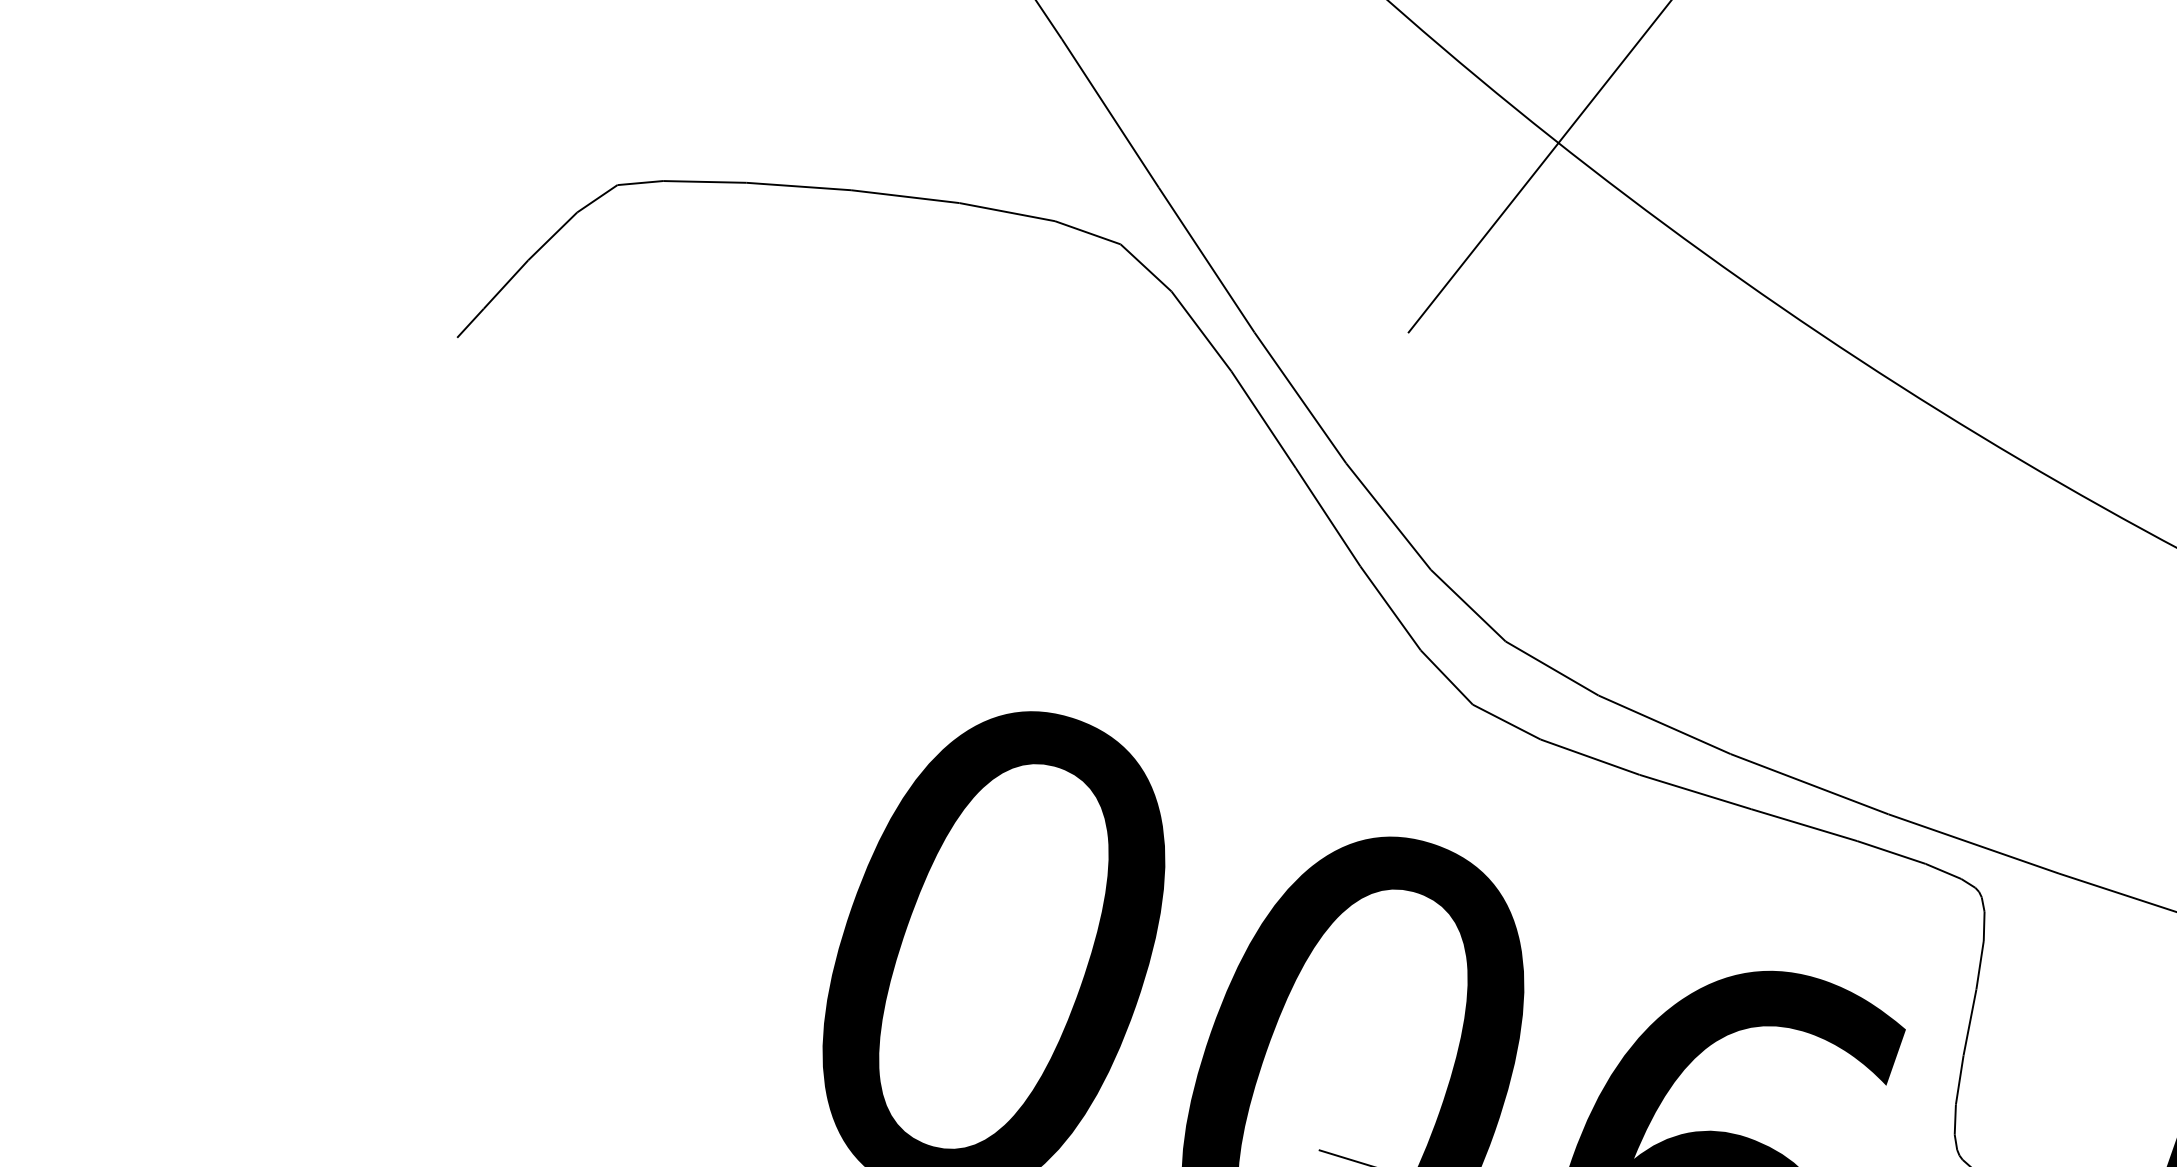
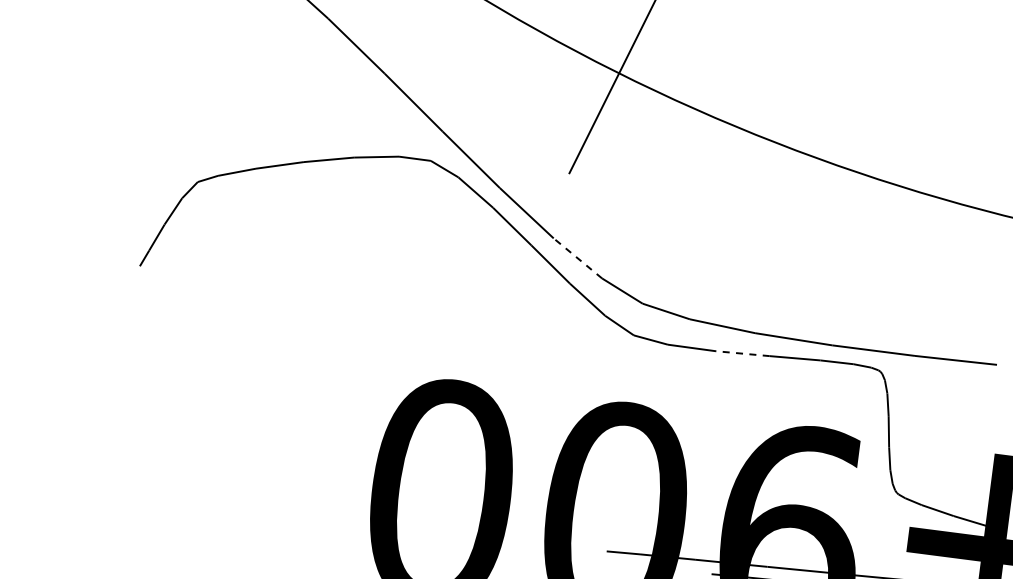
line: (1387, 516) -> (577, 258), solid -> dashed
line: (1694, 791) -> (742, 353), solid -> dashed

